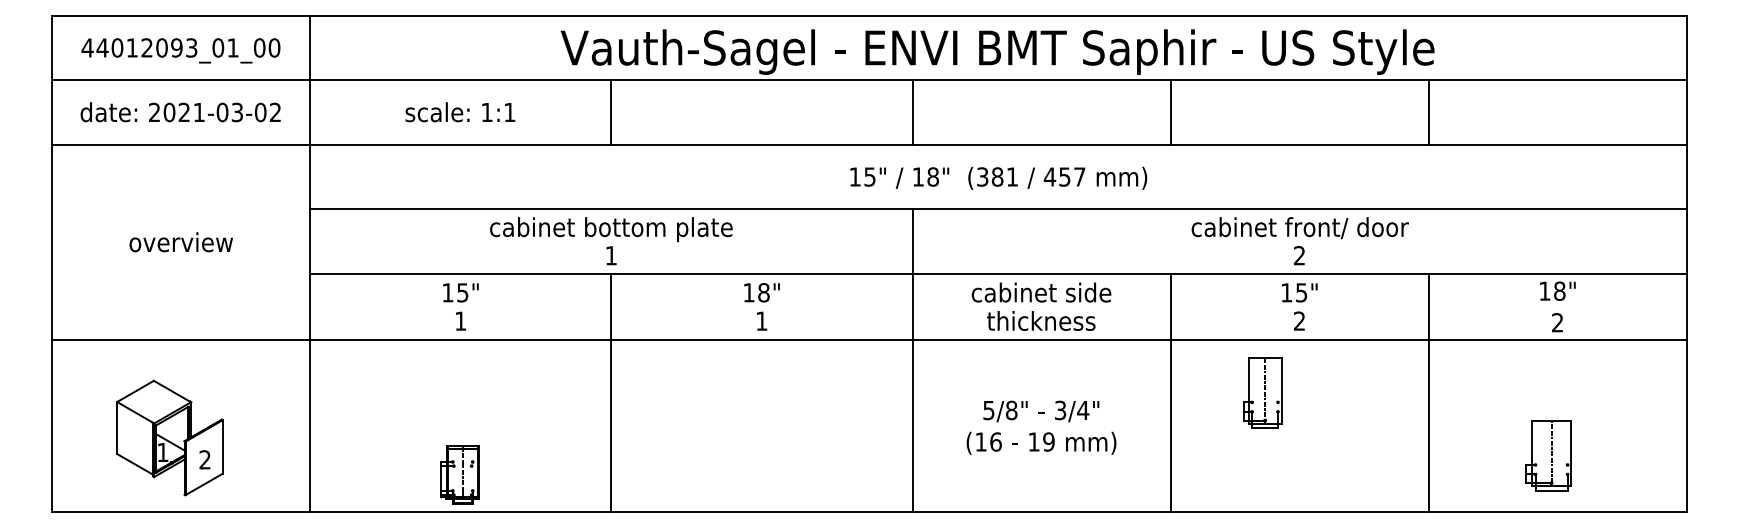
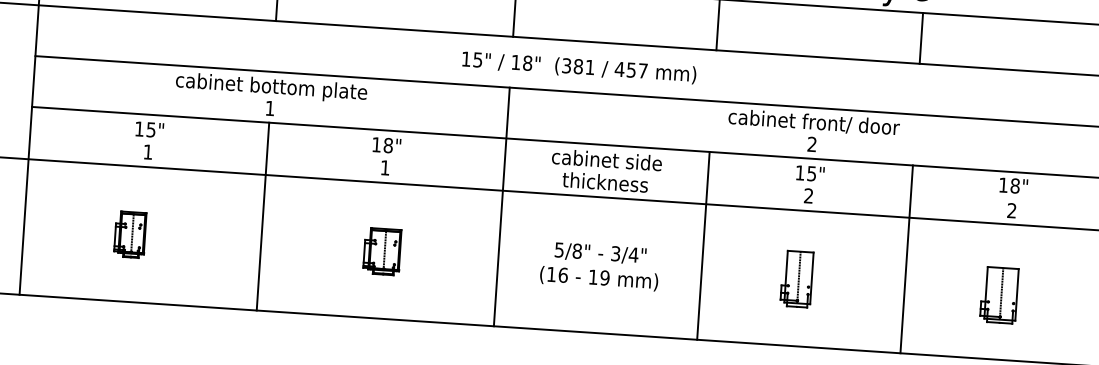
part: (1262, 392) -> (796, 278), moved
part: (764, 426) -> (381, 250), added
part: (1548, 455) -> (999, 295), moved
part: (459, 474) -> (129, 234), moved

